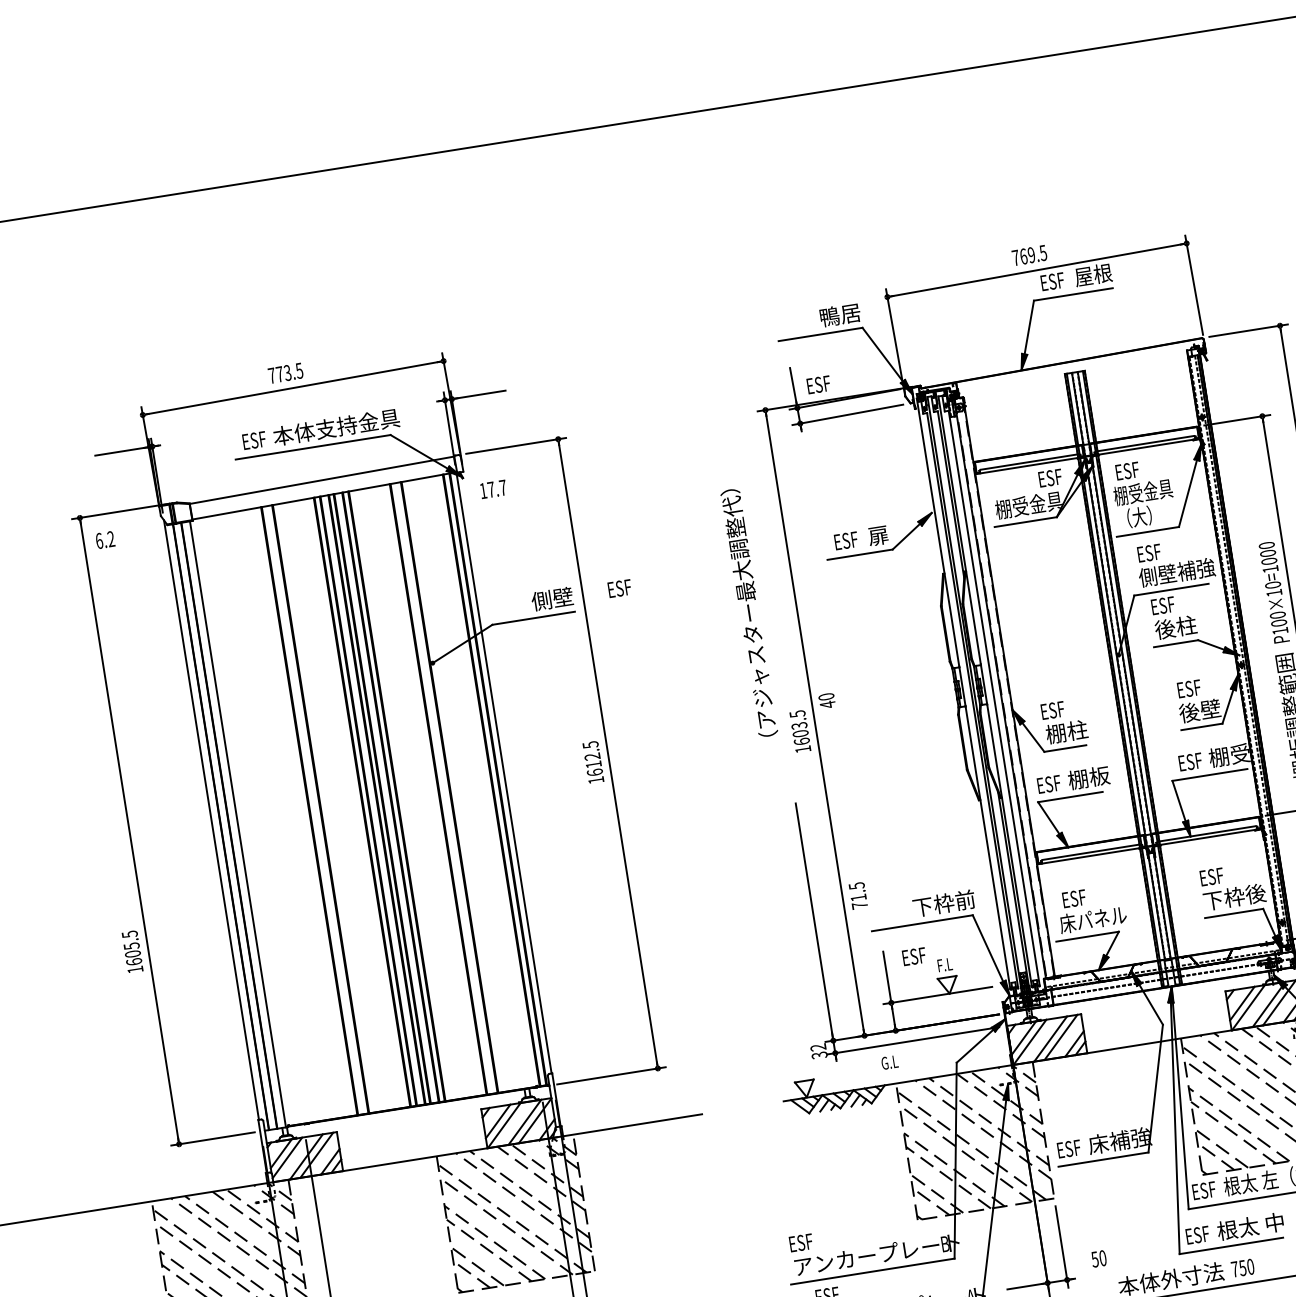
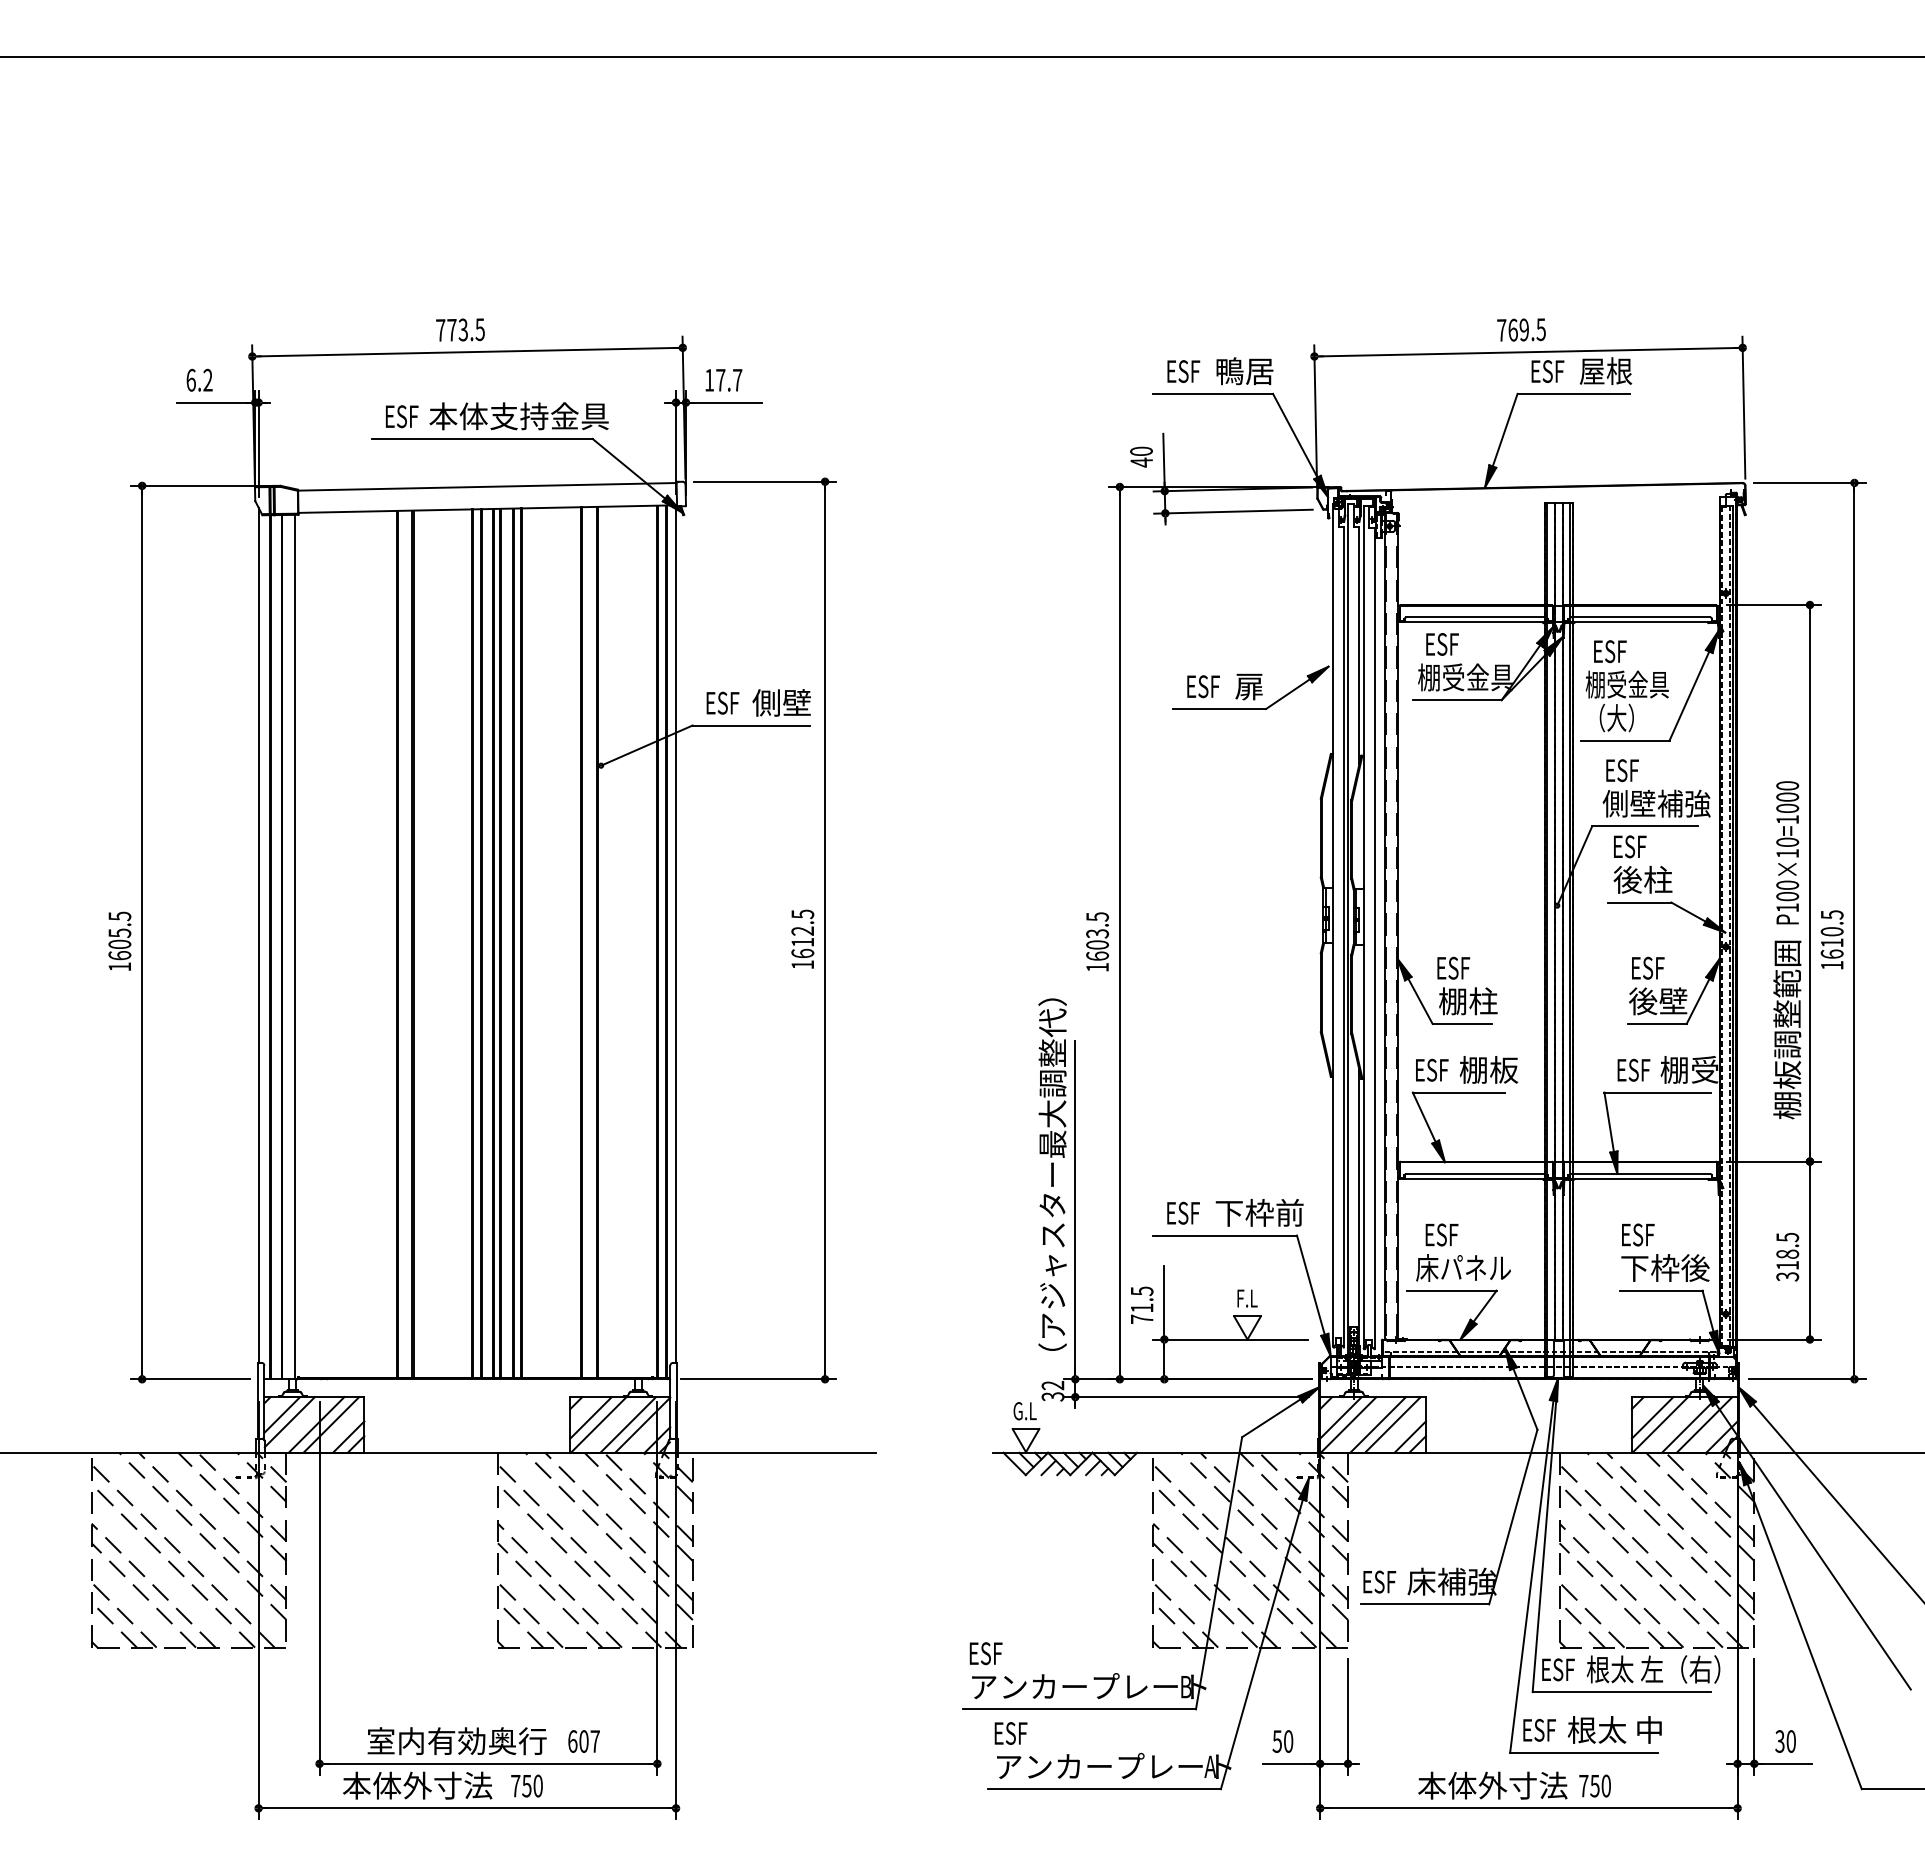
text: (818, 384) -> (1183, 371), moved
text: (1050, 478) -> (1442, 644), moved
text: (493, 489) -> (723, 380), moved
text: (105, 539) -> (199, 379), moved
text: (619, 588) -> (722, 702), moved
text: (749, 612) -> (1052, 1174), moved
text: (827, 700) -> (1141, 456), moved
text: (858, 895) -> (1142, 1304), moved
text: (132, 951) -> (119, 940), moved
text: (914, 956) -> (1183, 1212), moved
text: (889, 1062) -> (1024, 1411), moved
text: (1098, 1258) -> (1282, 1741), moved

